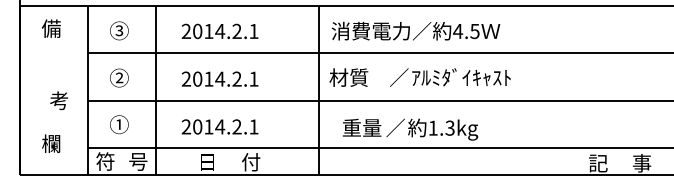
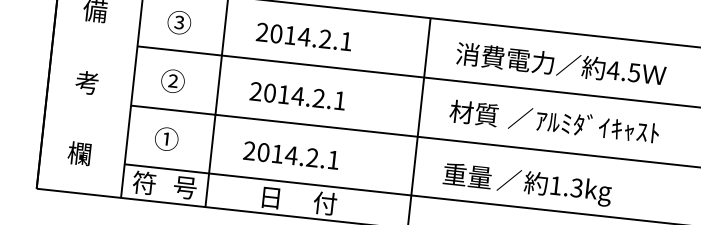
text: (415, 30) -> (560, 63), moved
text: (348, 77) -> (473, 113), moved
part: (58, 100) -> (86, 82), moved

